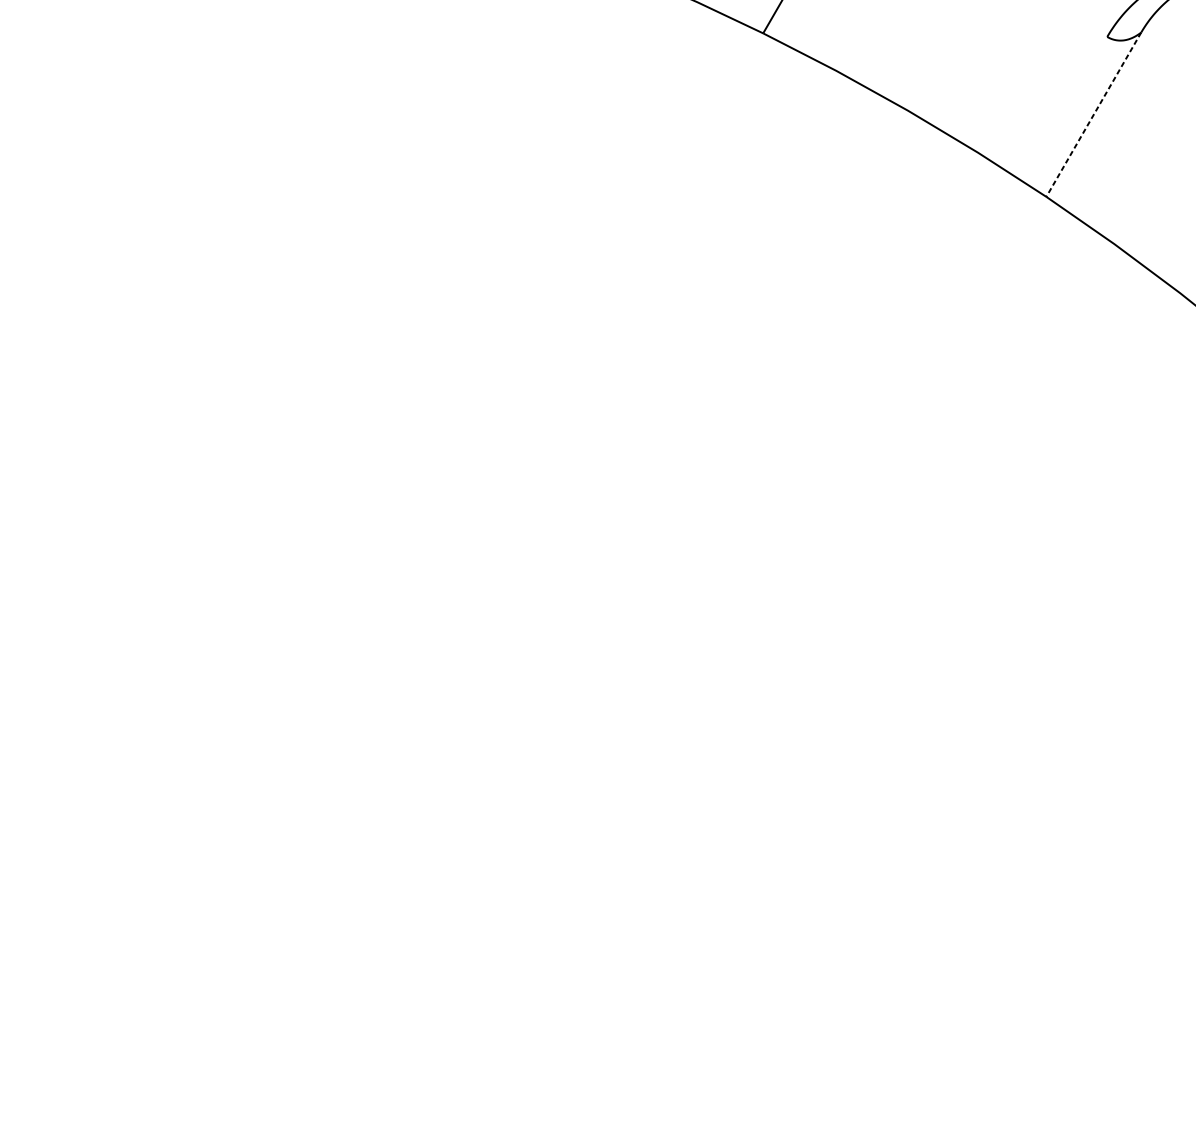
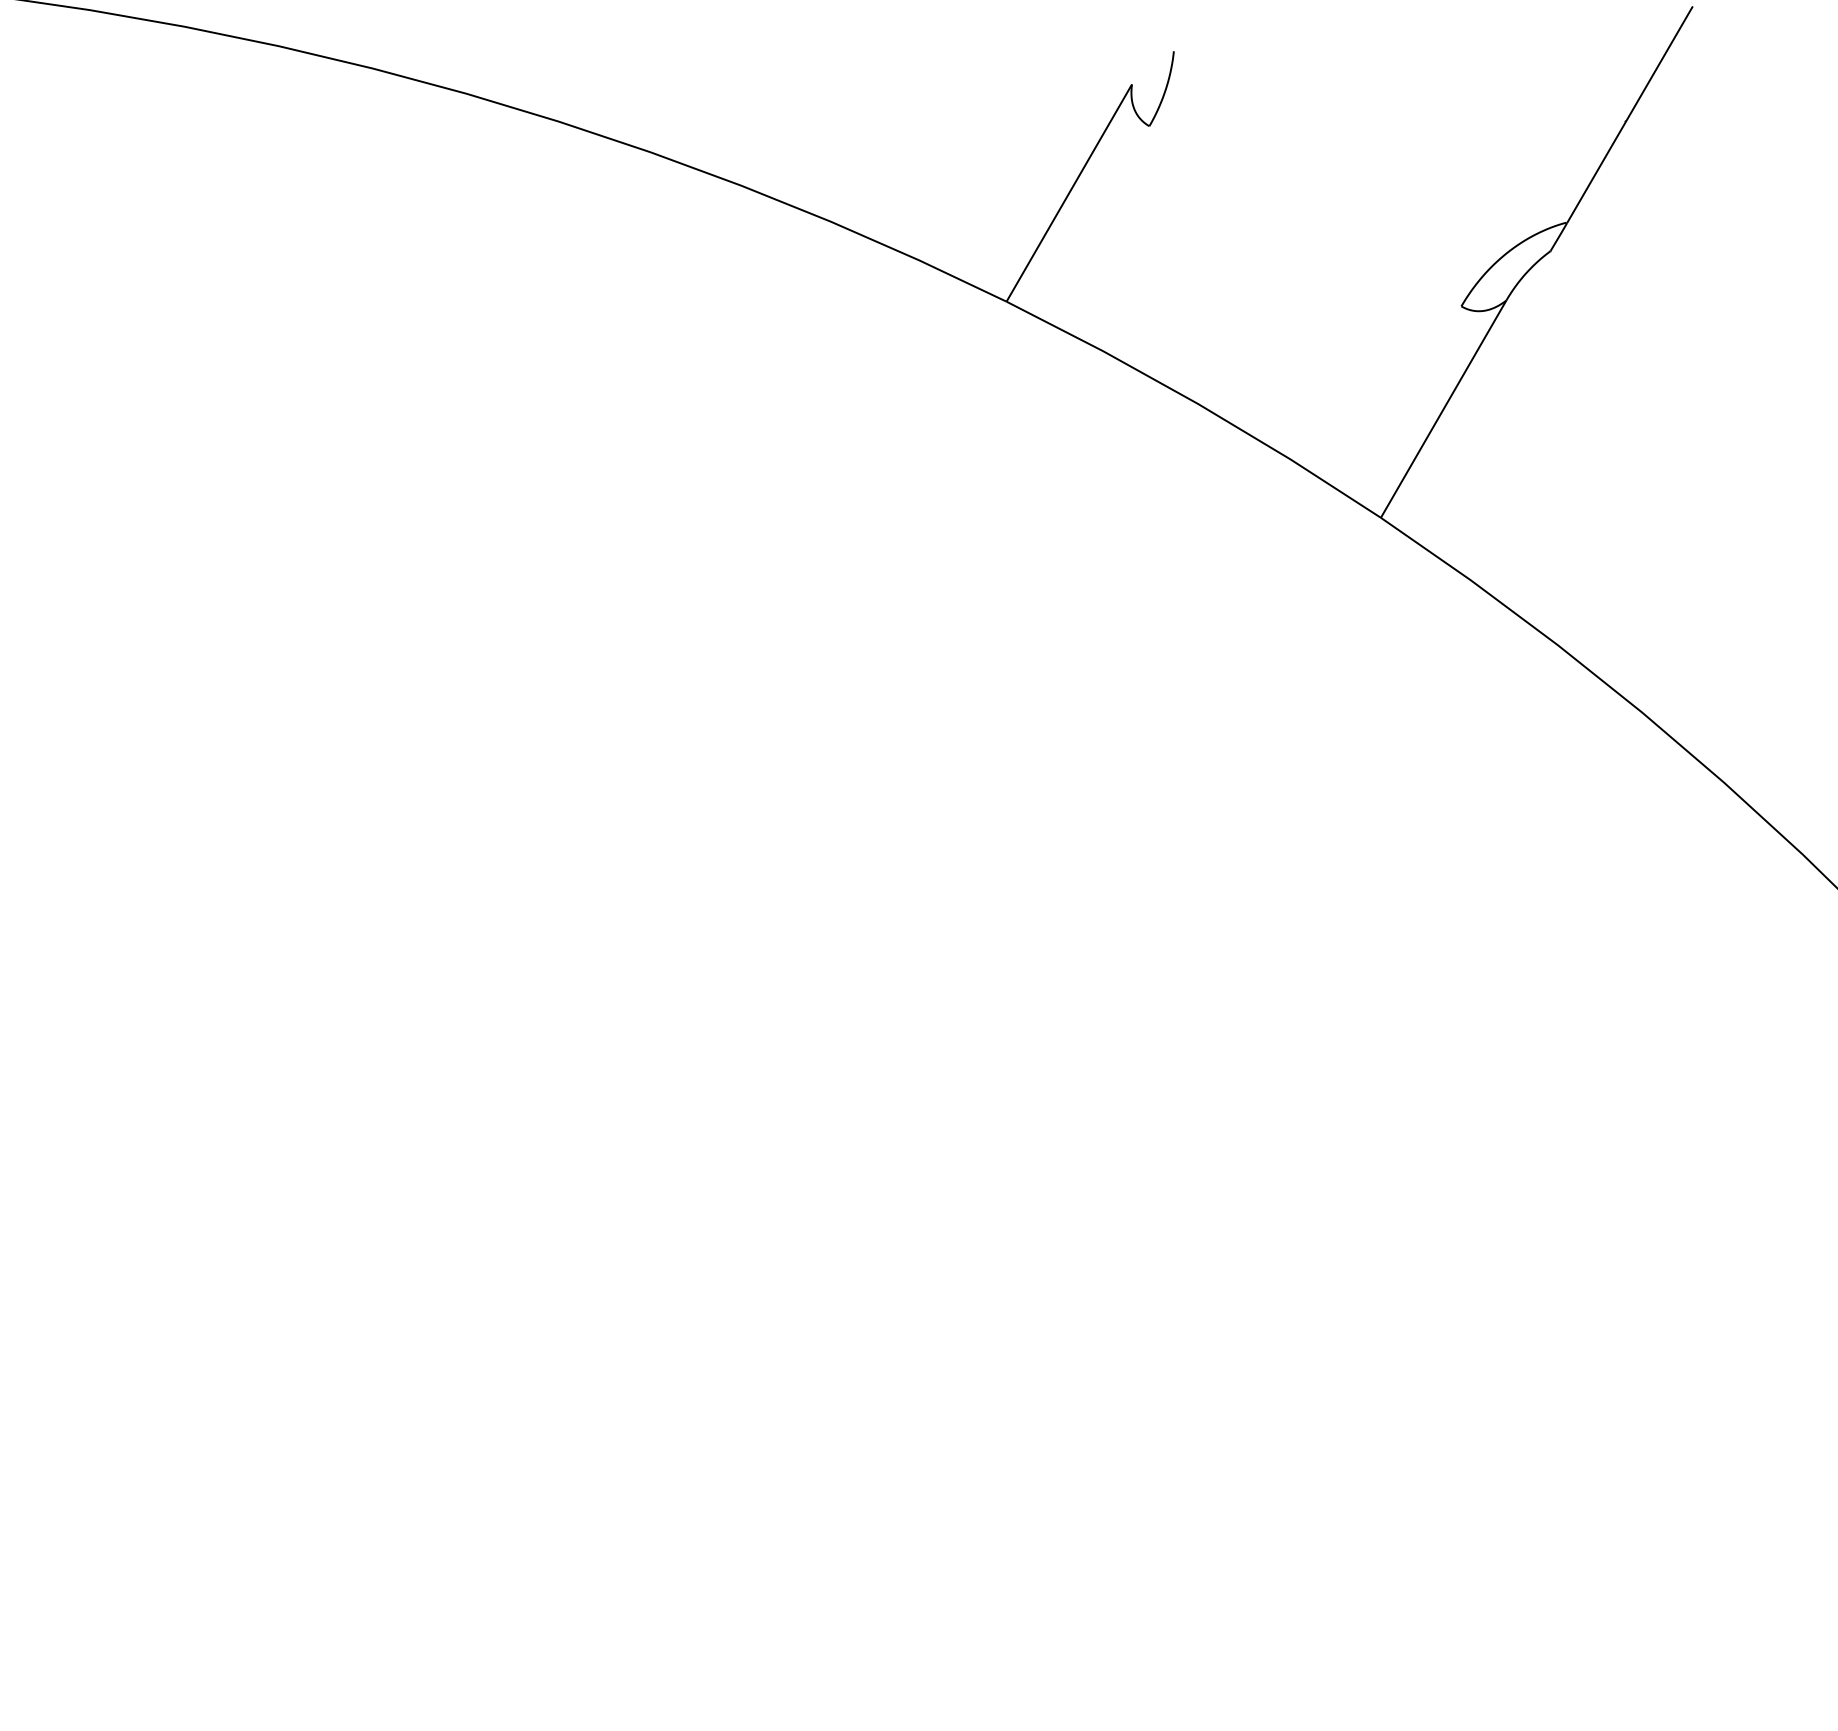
line: (1093, 114) -> (1443, 409), dashed -> solid

